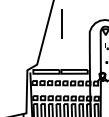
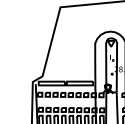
line: (61, 23) -> (66, 35), removed

